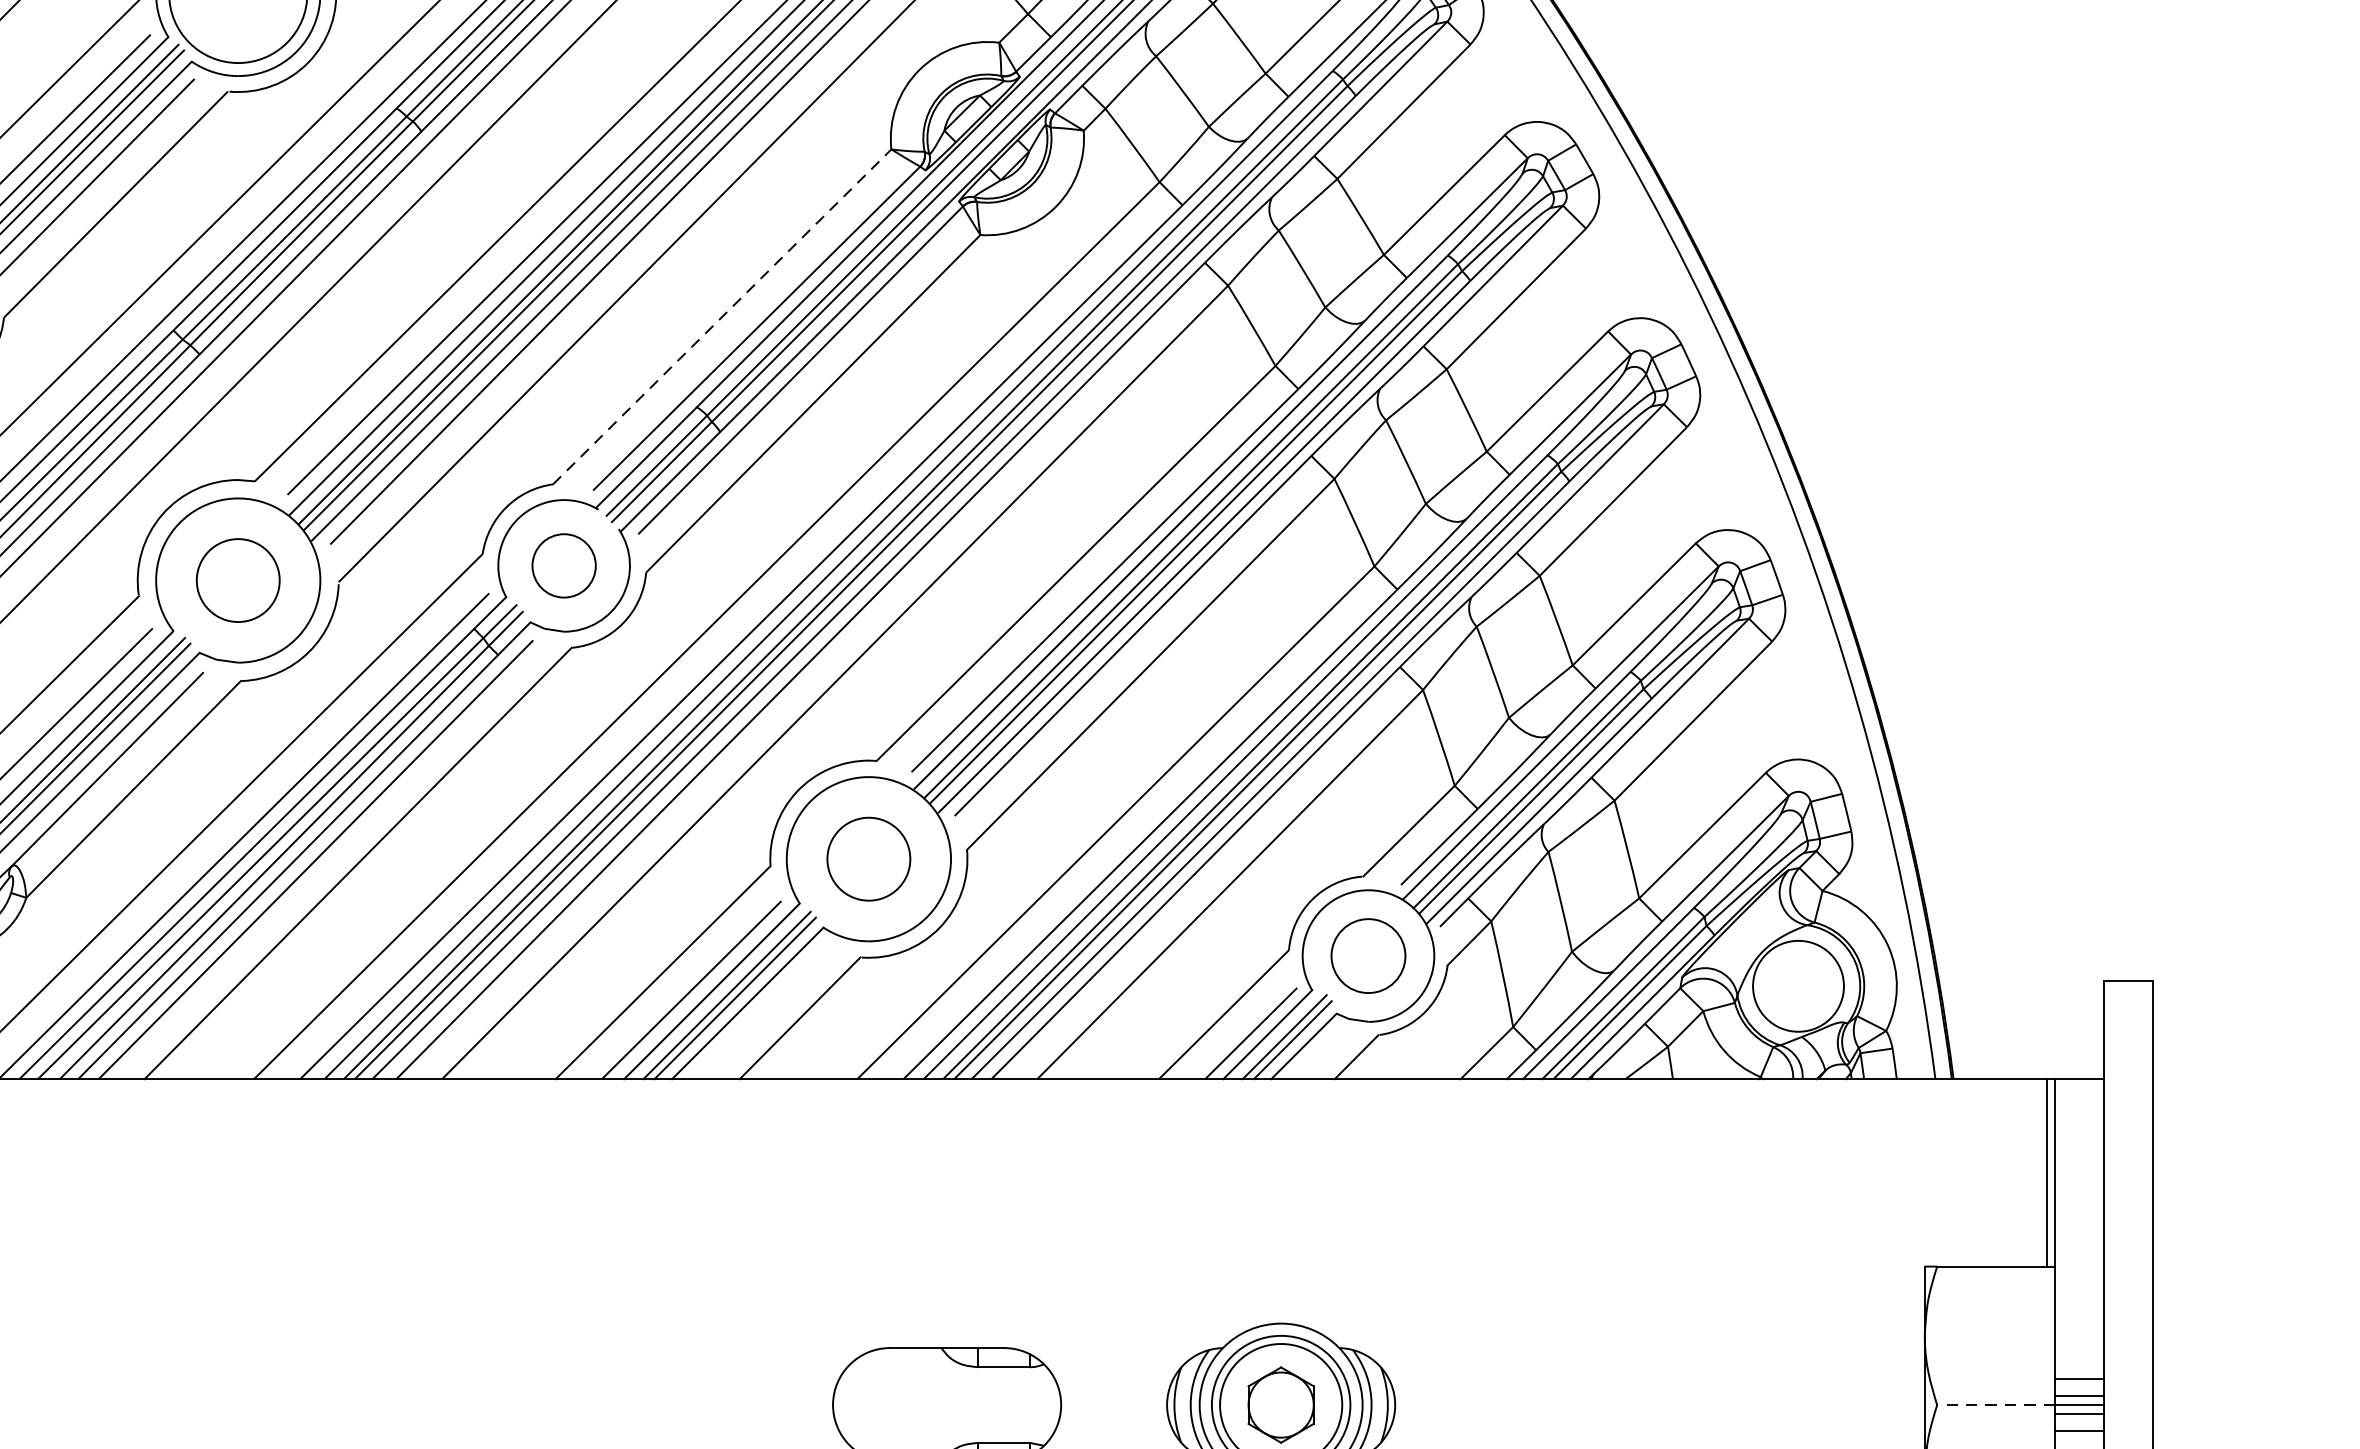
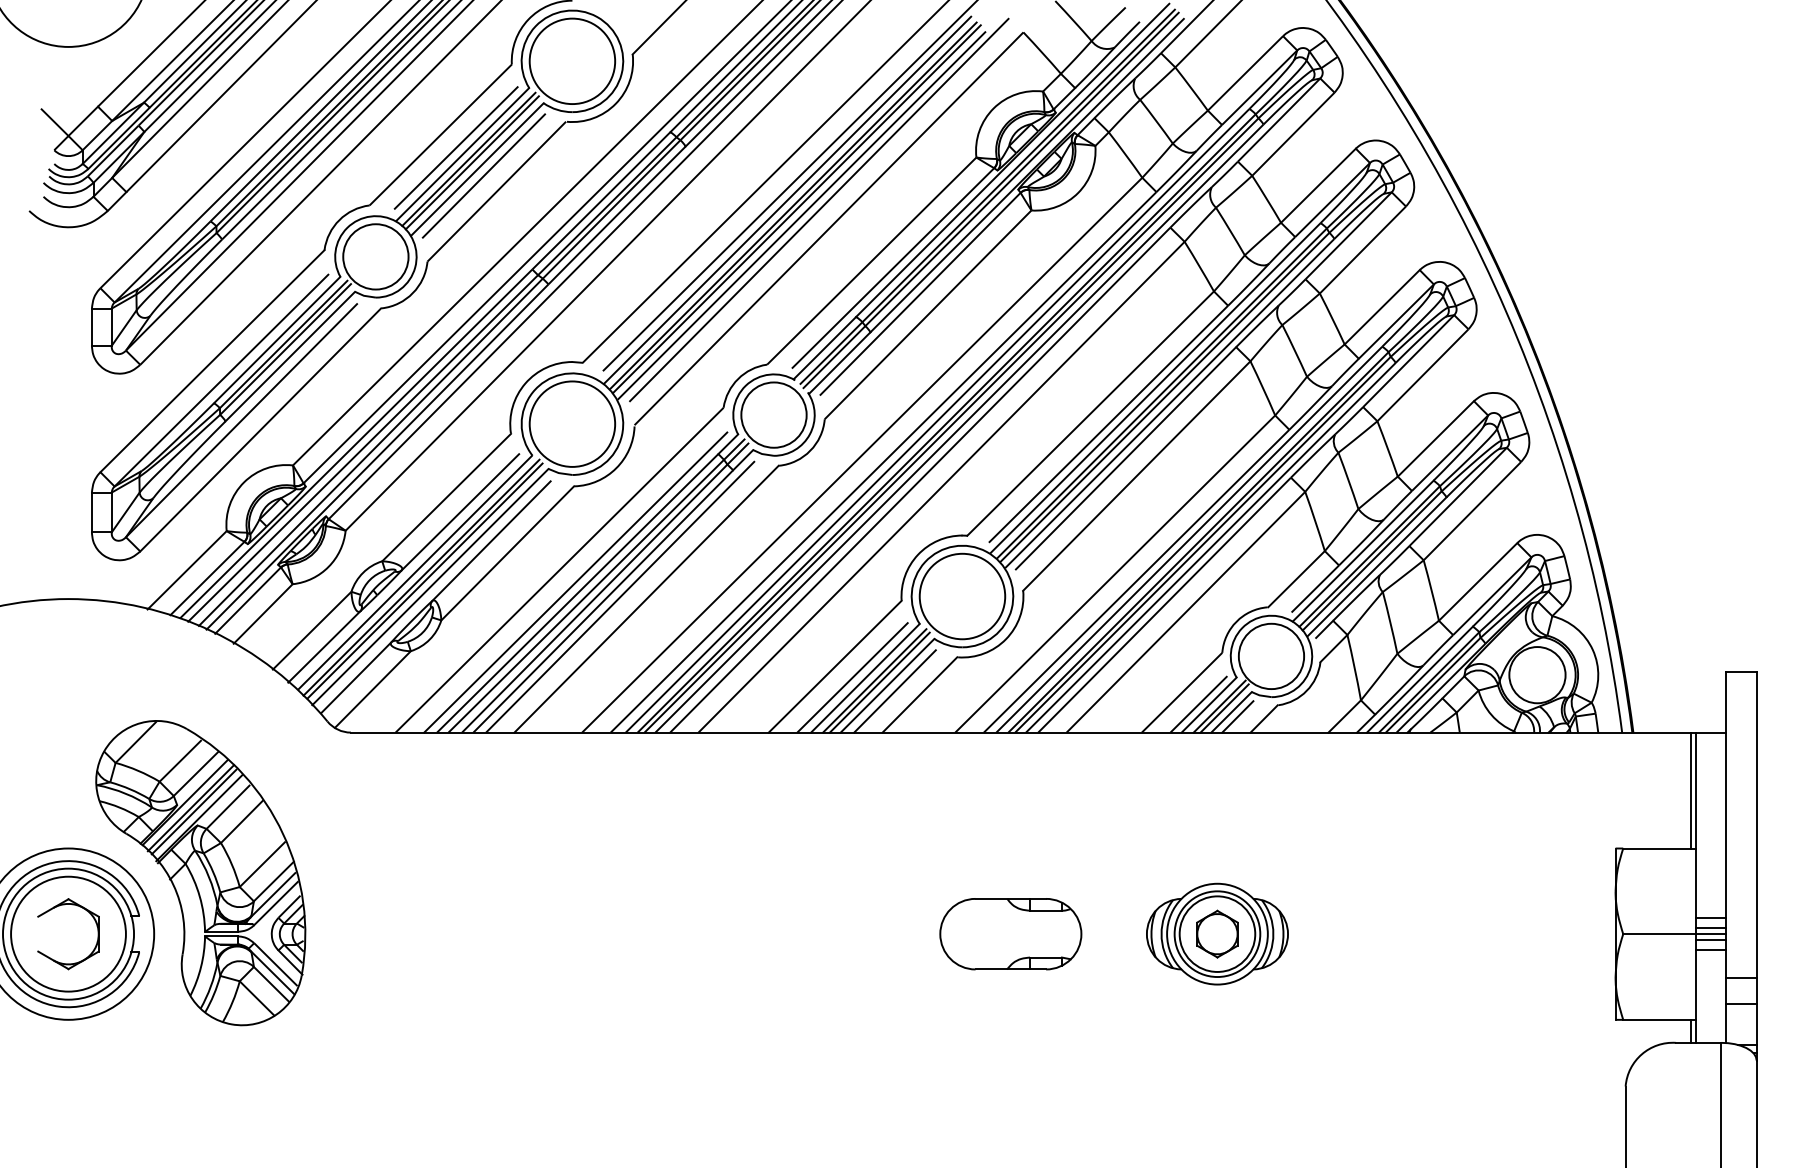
line: (723, 315) -> (872, 260), dashed -> solid
circle: (563, 564) -> (773, 414), size x1.67
circle: (238, 579) -> (572, 423), size x1.67
circle: (868, 859) -> (962, 596), size x1.67
circle: (1368, 956) -> (1271, 656), size x1.43
line: (758, 1012) -> (894, 691), added
line: (1313, 1053) -> (1237, 716), added
line: (1995, 1405) -> (1659, 934), dashed -> solid

